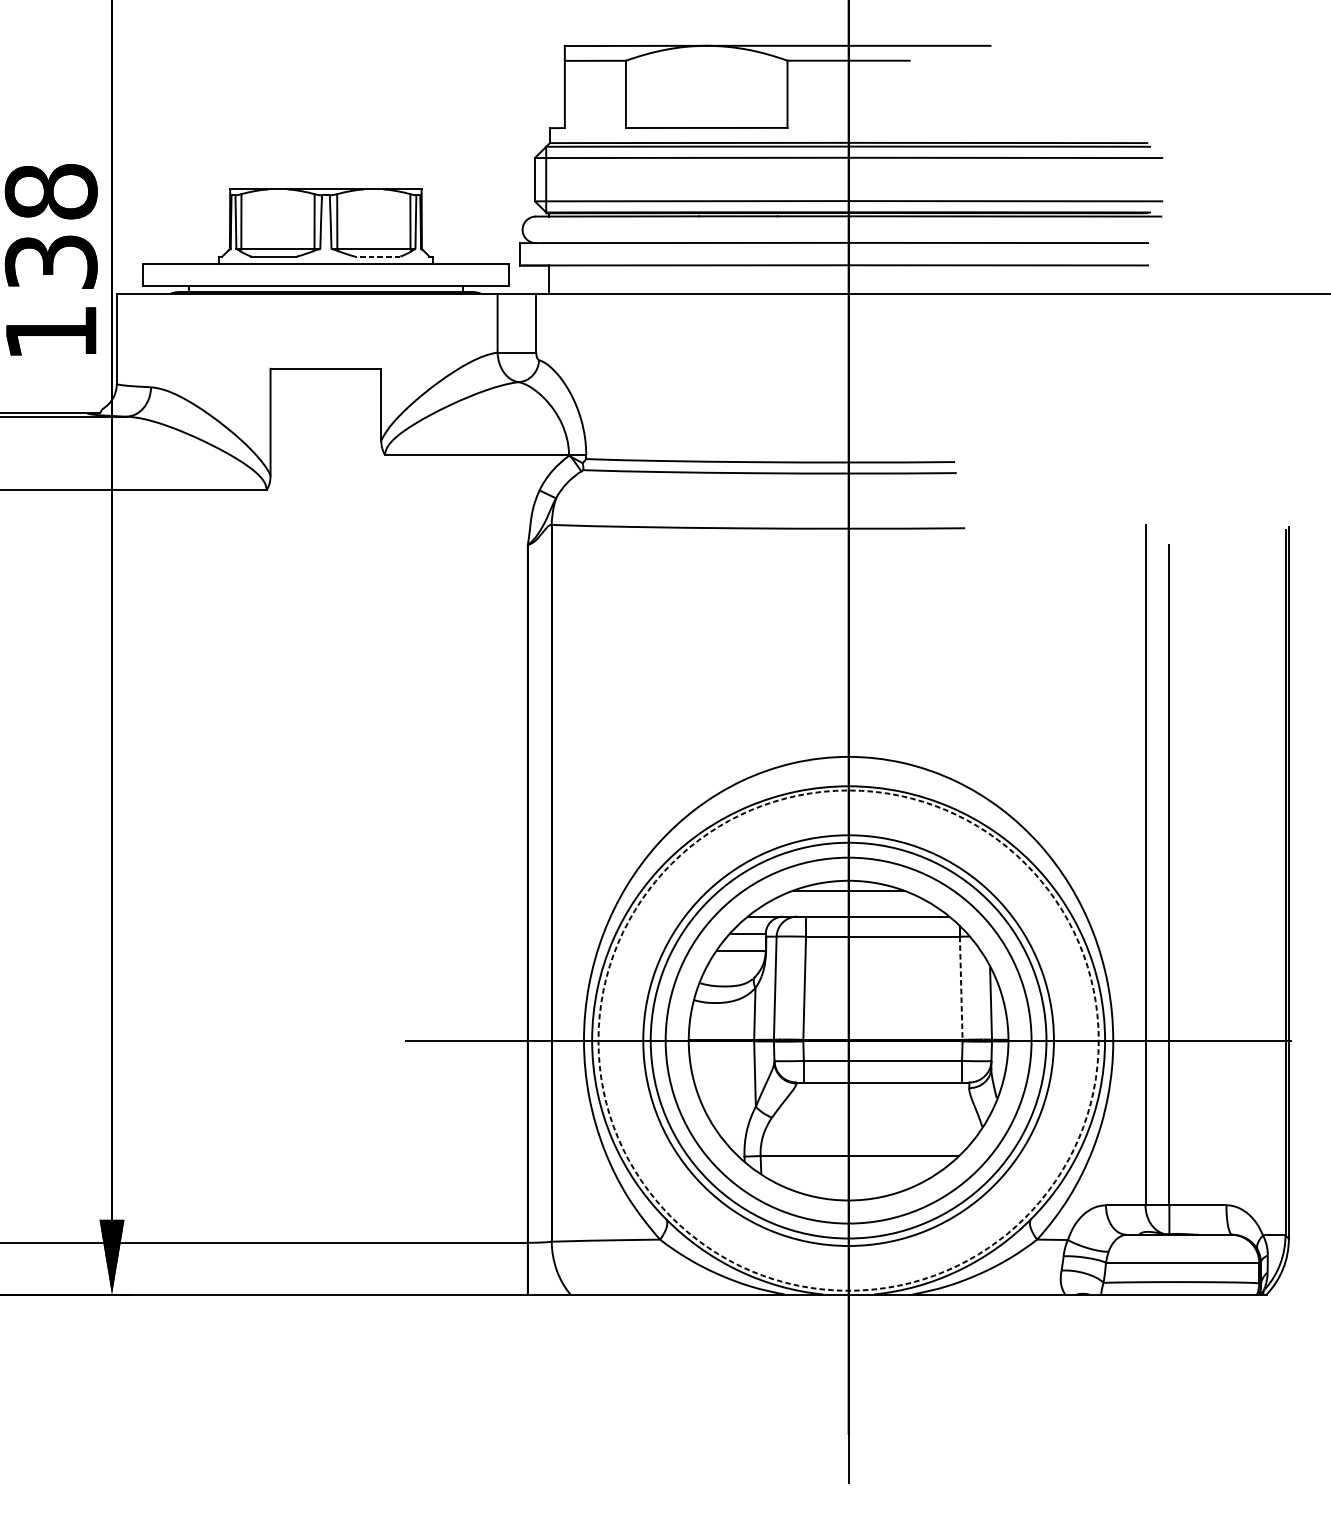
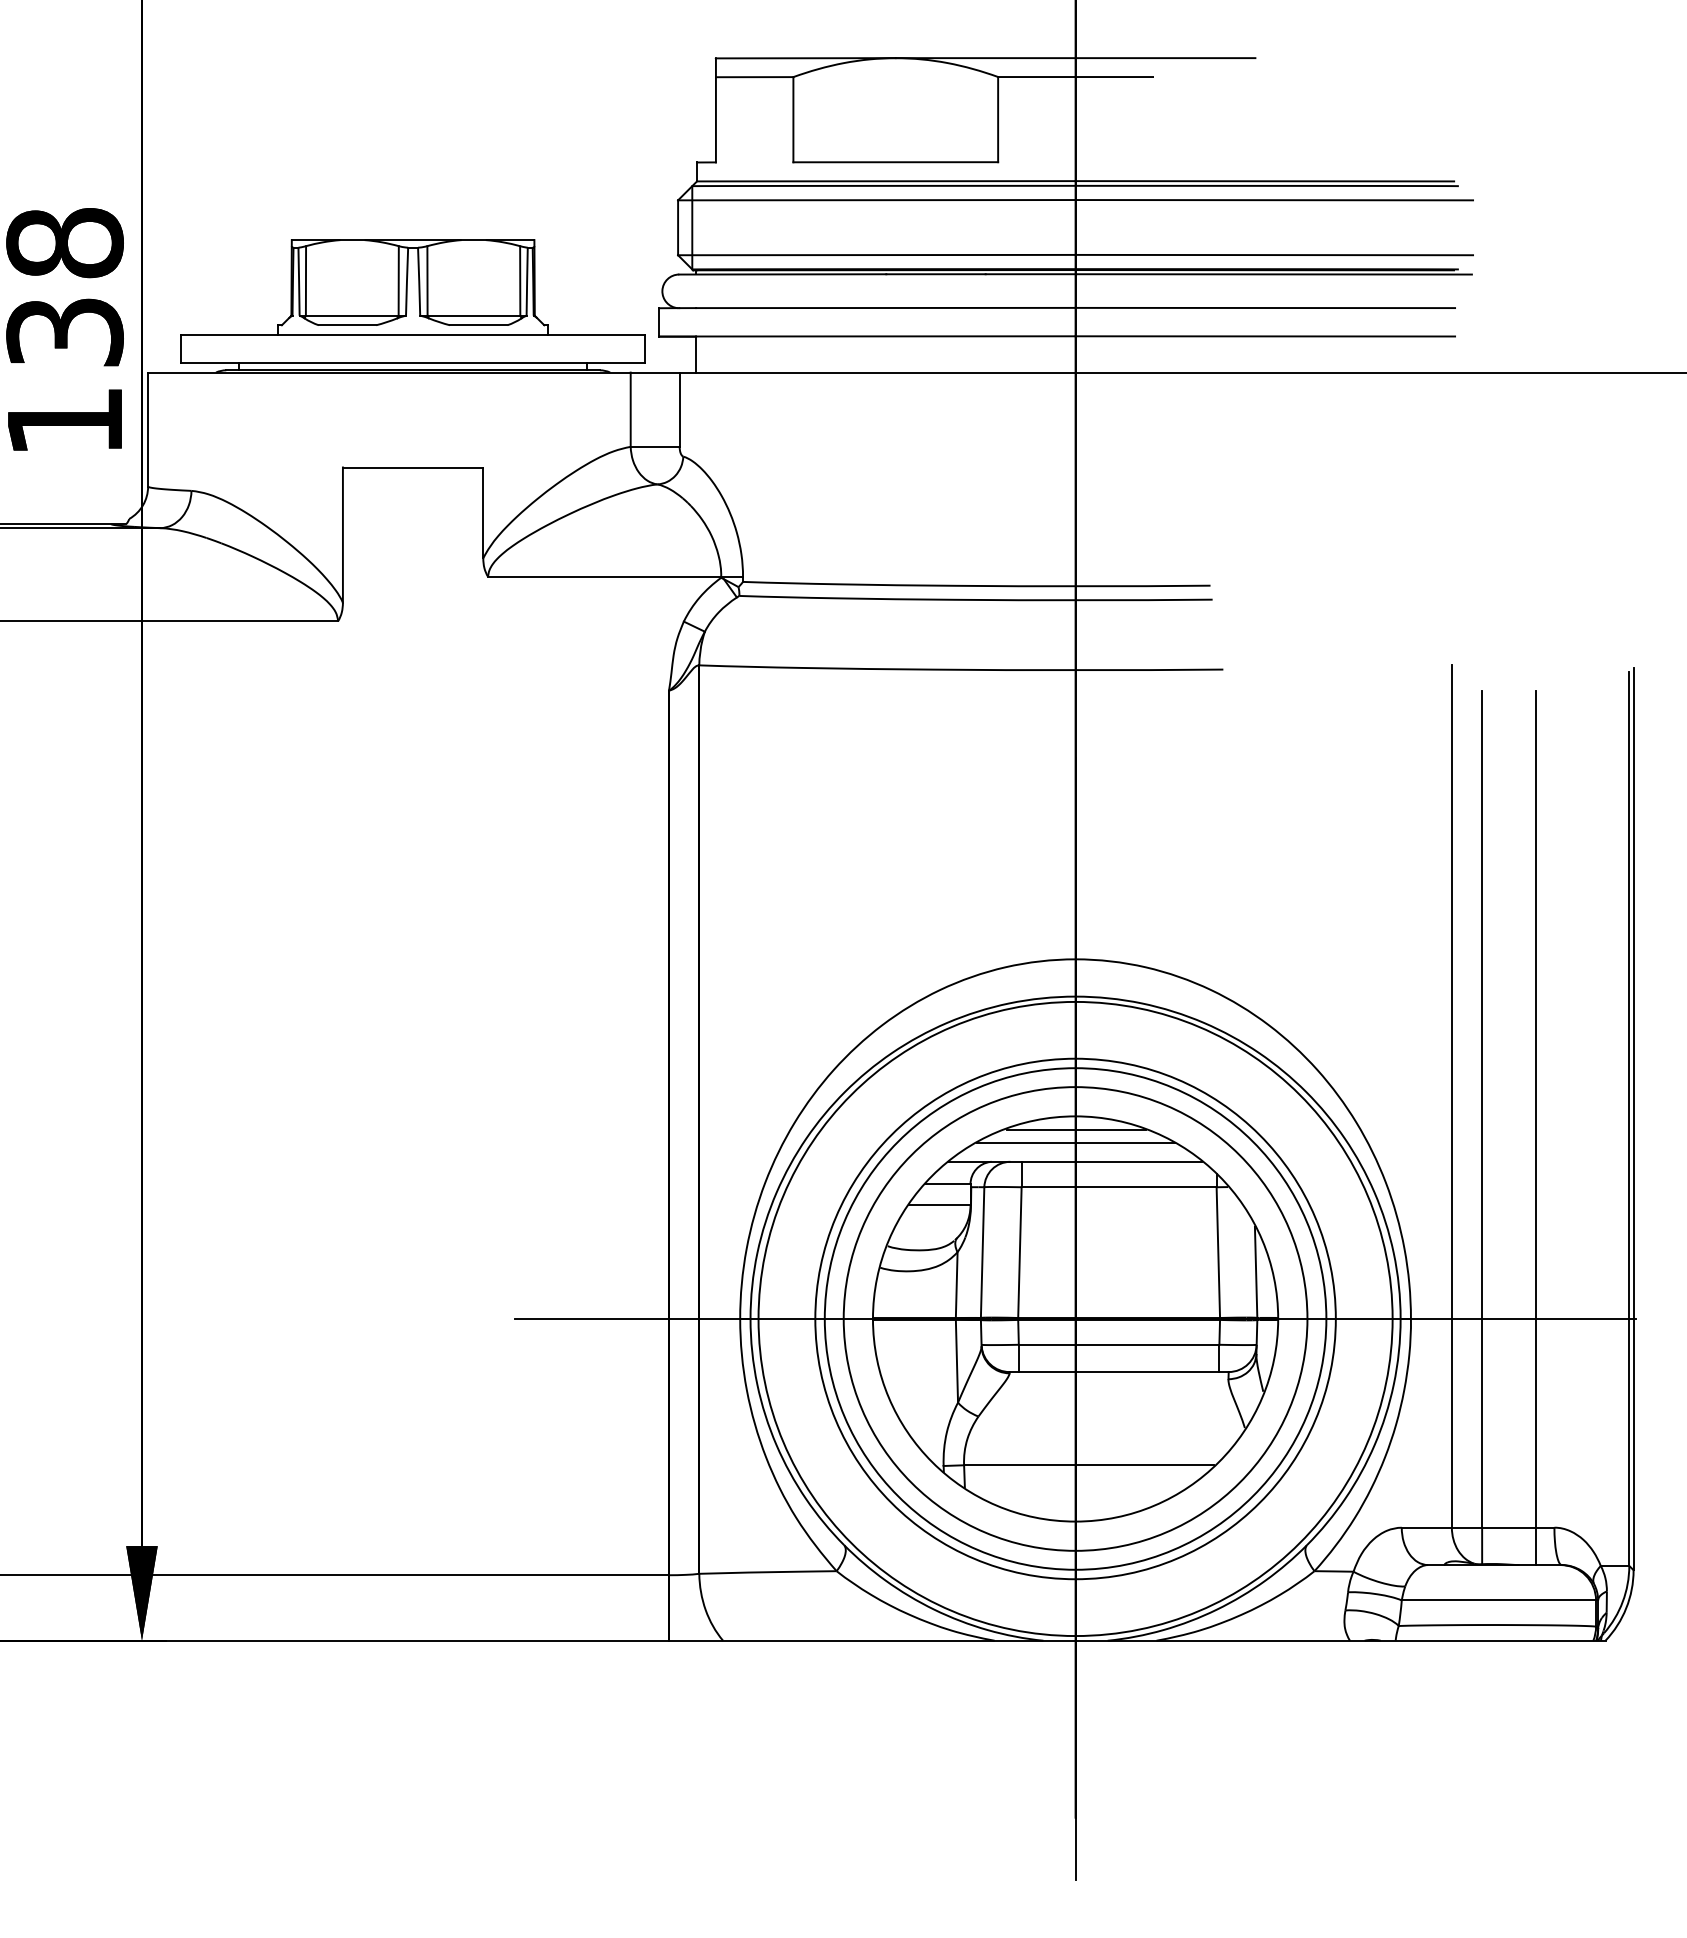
line: (377, 256) -> (478, 325), dashed -> solid
line: (1212, 889) -> (1536, 1127), added
line: (848, 902) -> (1075, 1143), added
line: (961, 988) -> (1218, 1253), dashed -> solid
circle: (848, 1040) -> (1075, 1318), dashed -> solid

